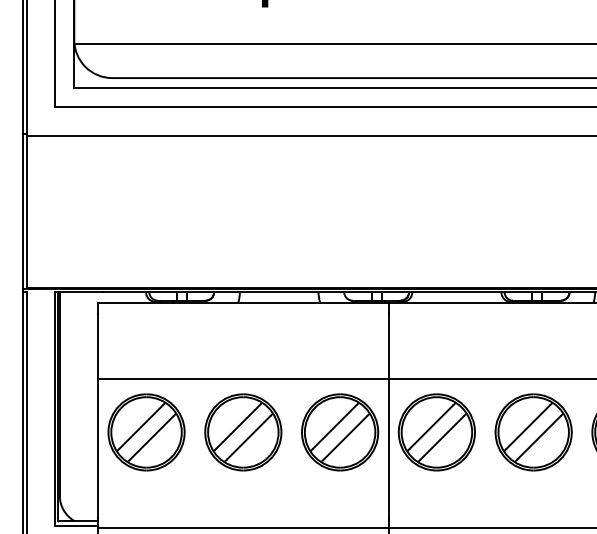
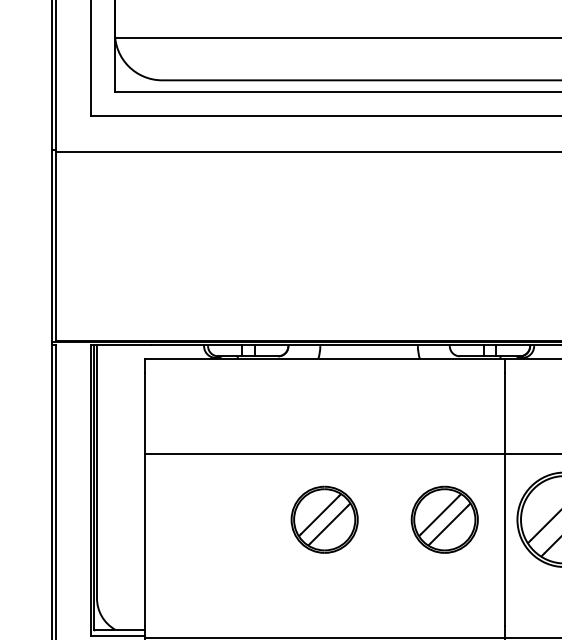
part: (146, 432) -> (204, 519), removed
part: (243, 432) -> (324, 519), size x0.7
part: (340, 432) -> (445, 519), size x0.7

